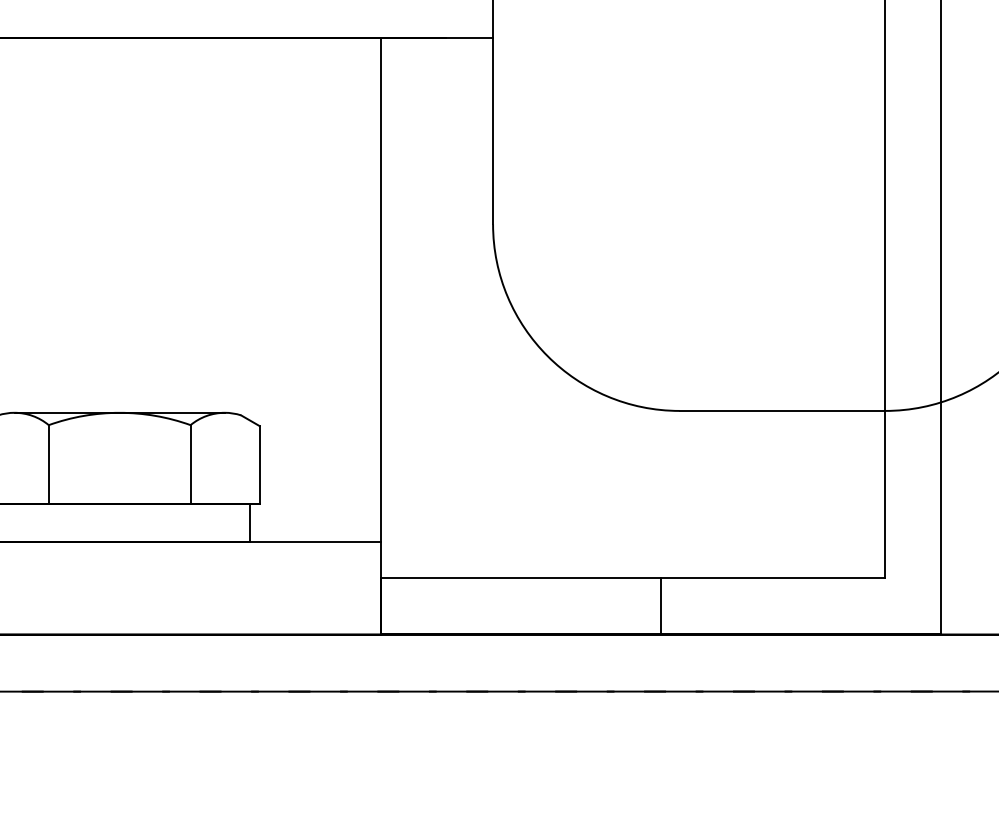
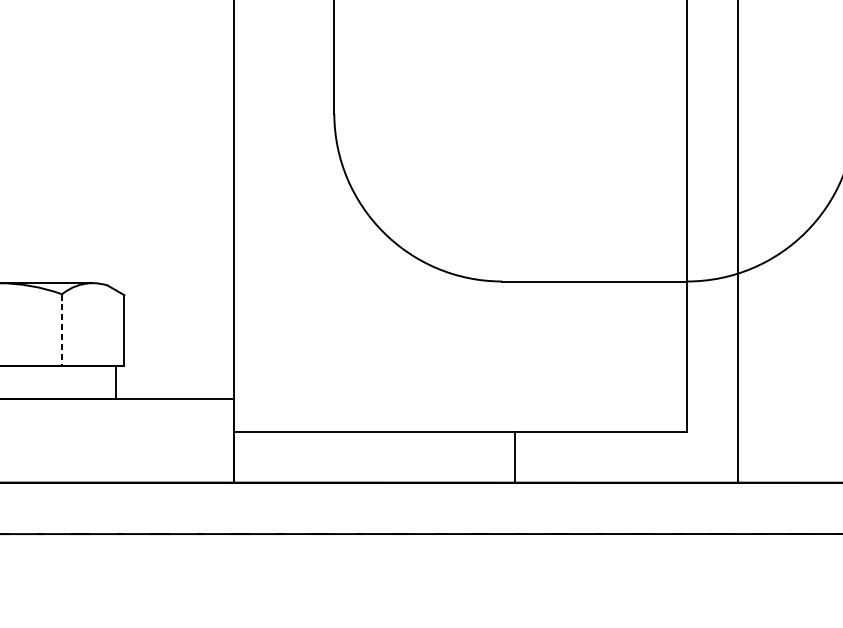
line: (190, 464) -> (62, 329), solid -> dashed
line: (661, 606) -> (515, 457), moved

